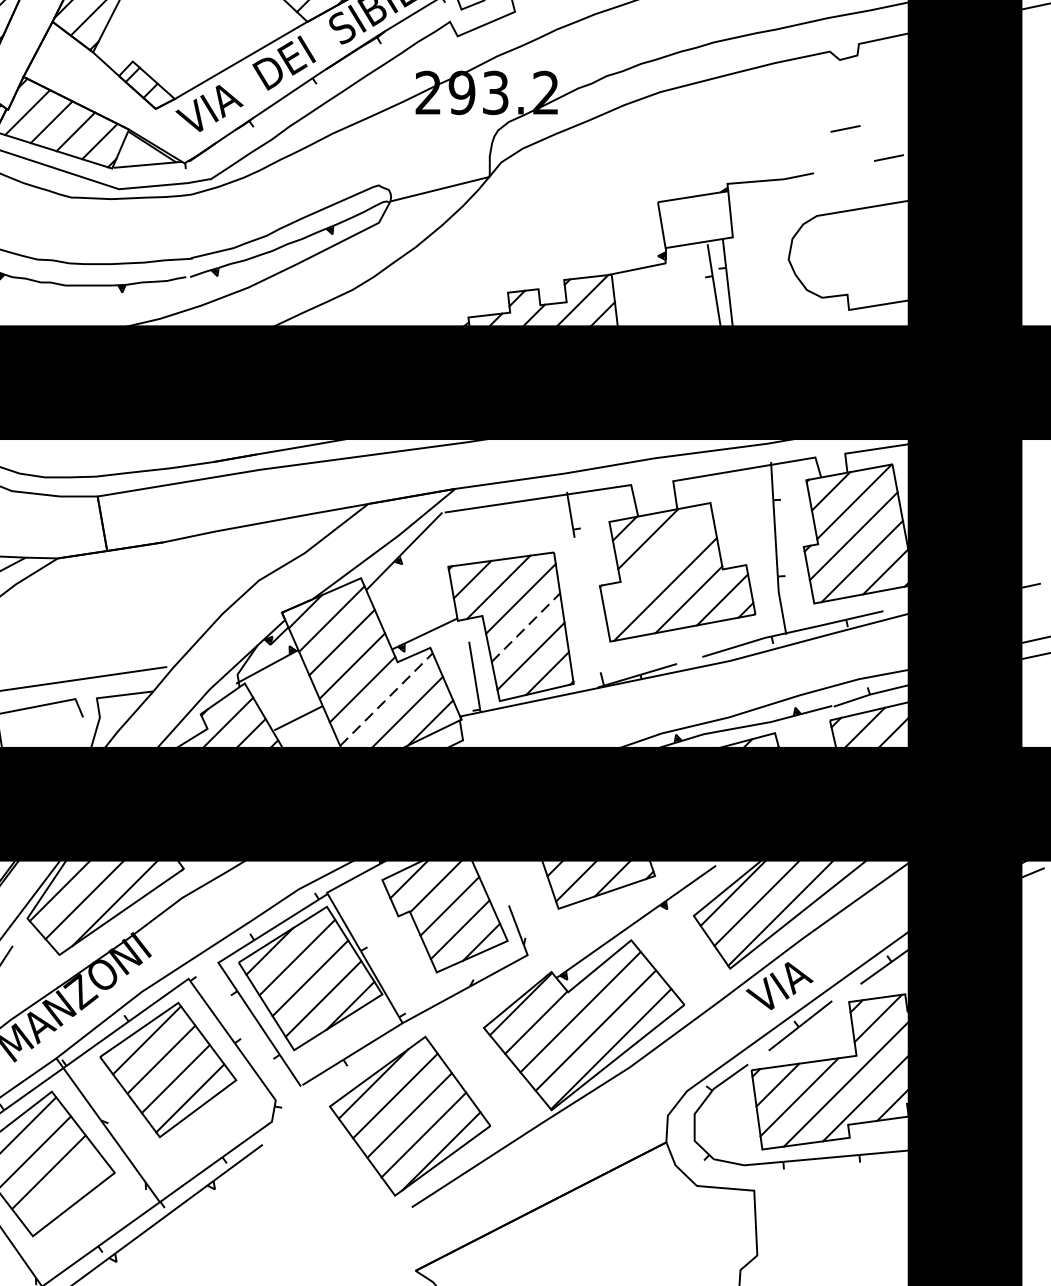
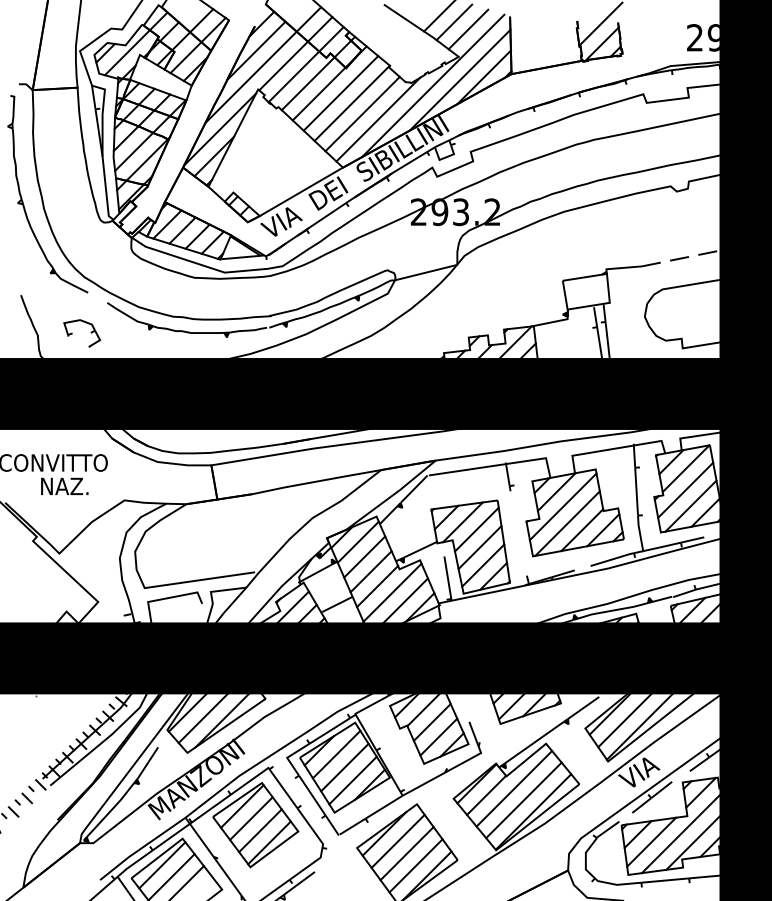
line: (845, 128) -> (679, 258), moved
line: (657, 562) -> (562, 506), added
line: (526, 627) -> (480, 547), dashed -> solid
line: (386, 699) -> (392, 592), dashed -> solid

